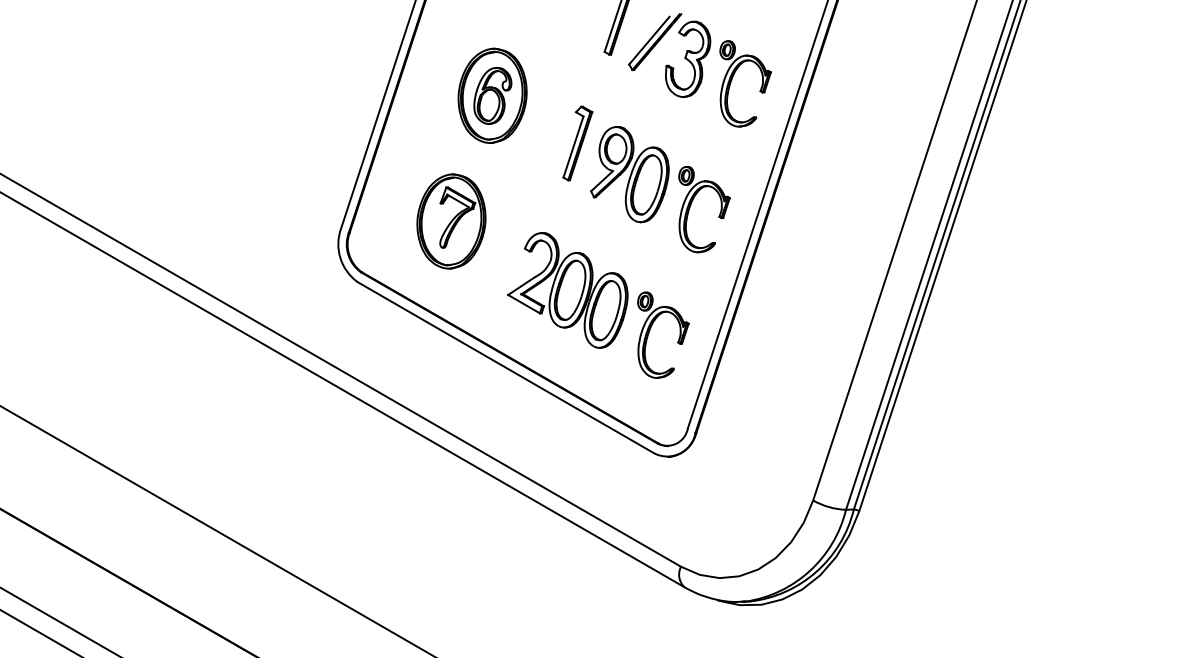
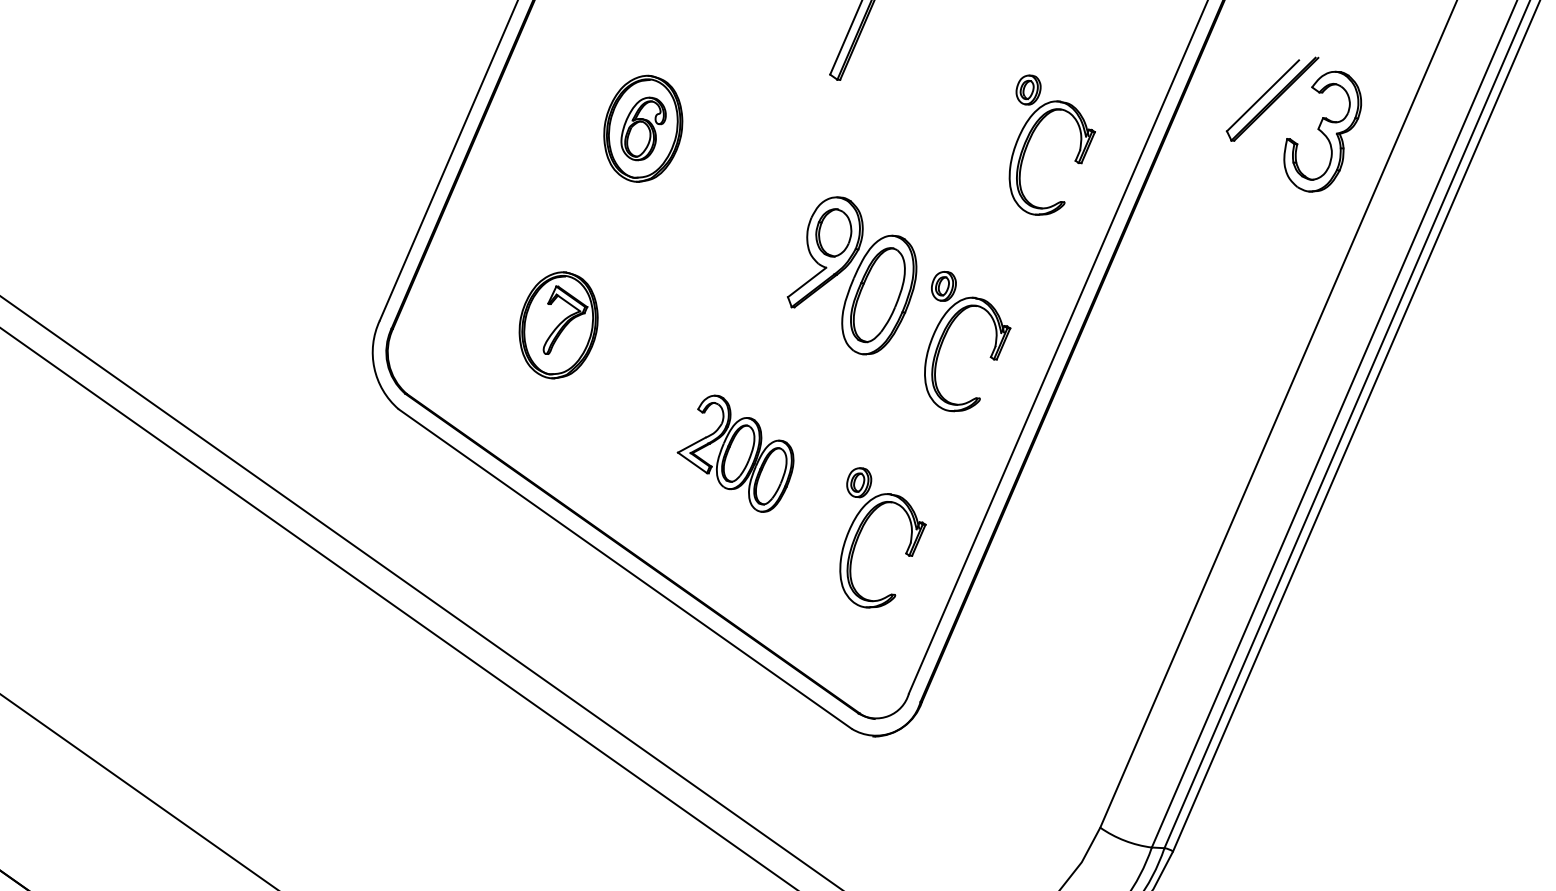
part: (668, 64) -> (1290, 136), moved
part: (492, 95) -> (643, 128), size x0.7
part: (577, 143) -> (773, 218), removed
part: (451, 221) -> (558, 325), size x0.7
part: (567, 290) -> (735, 453), size x0.6

